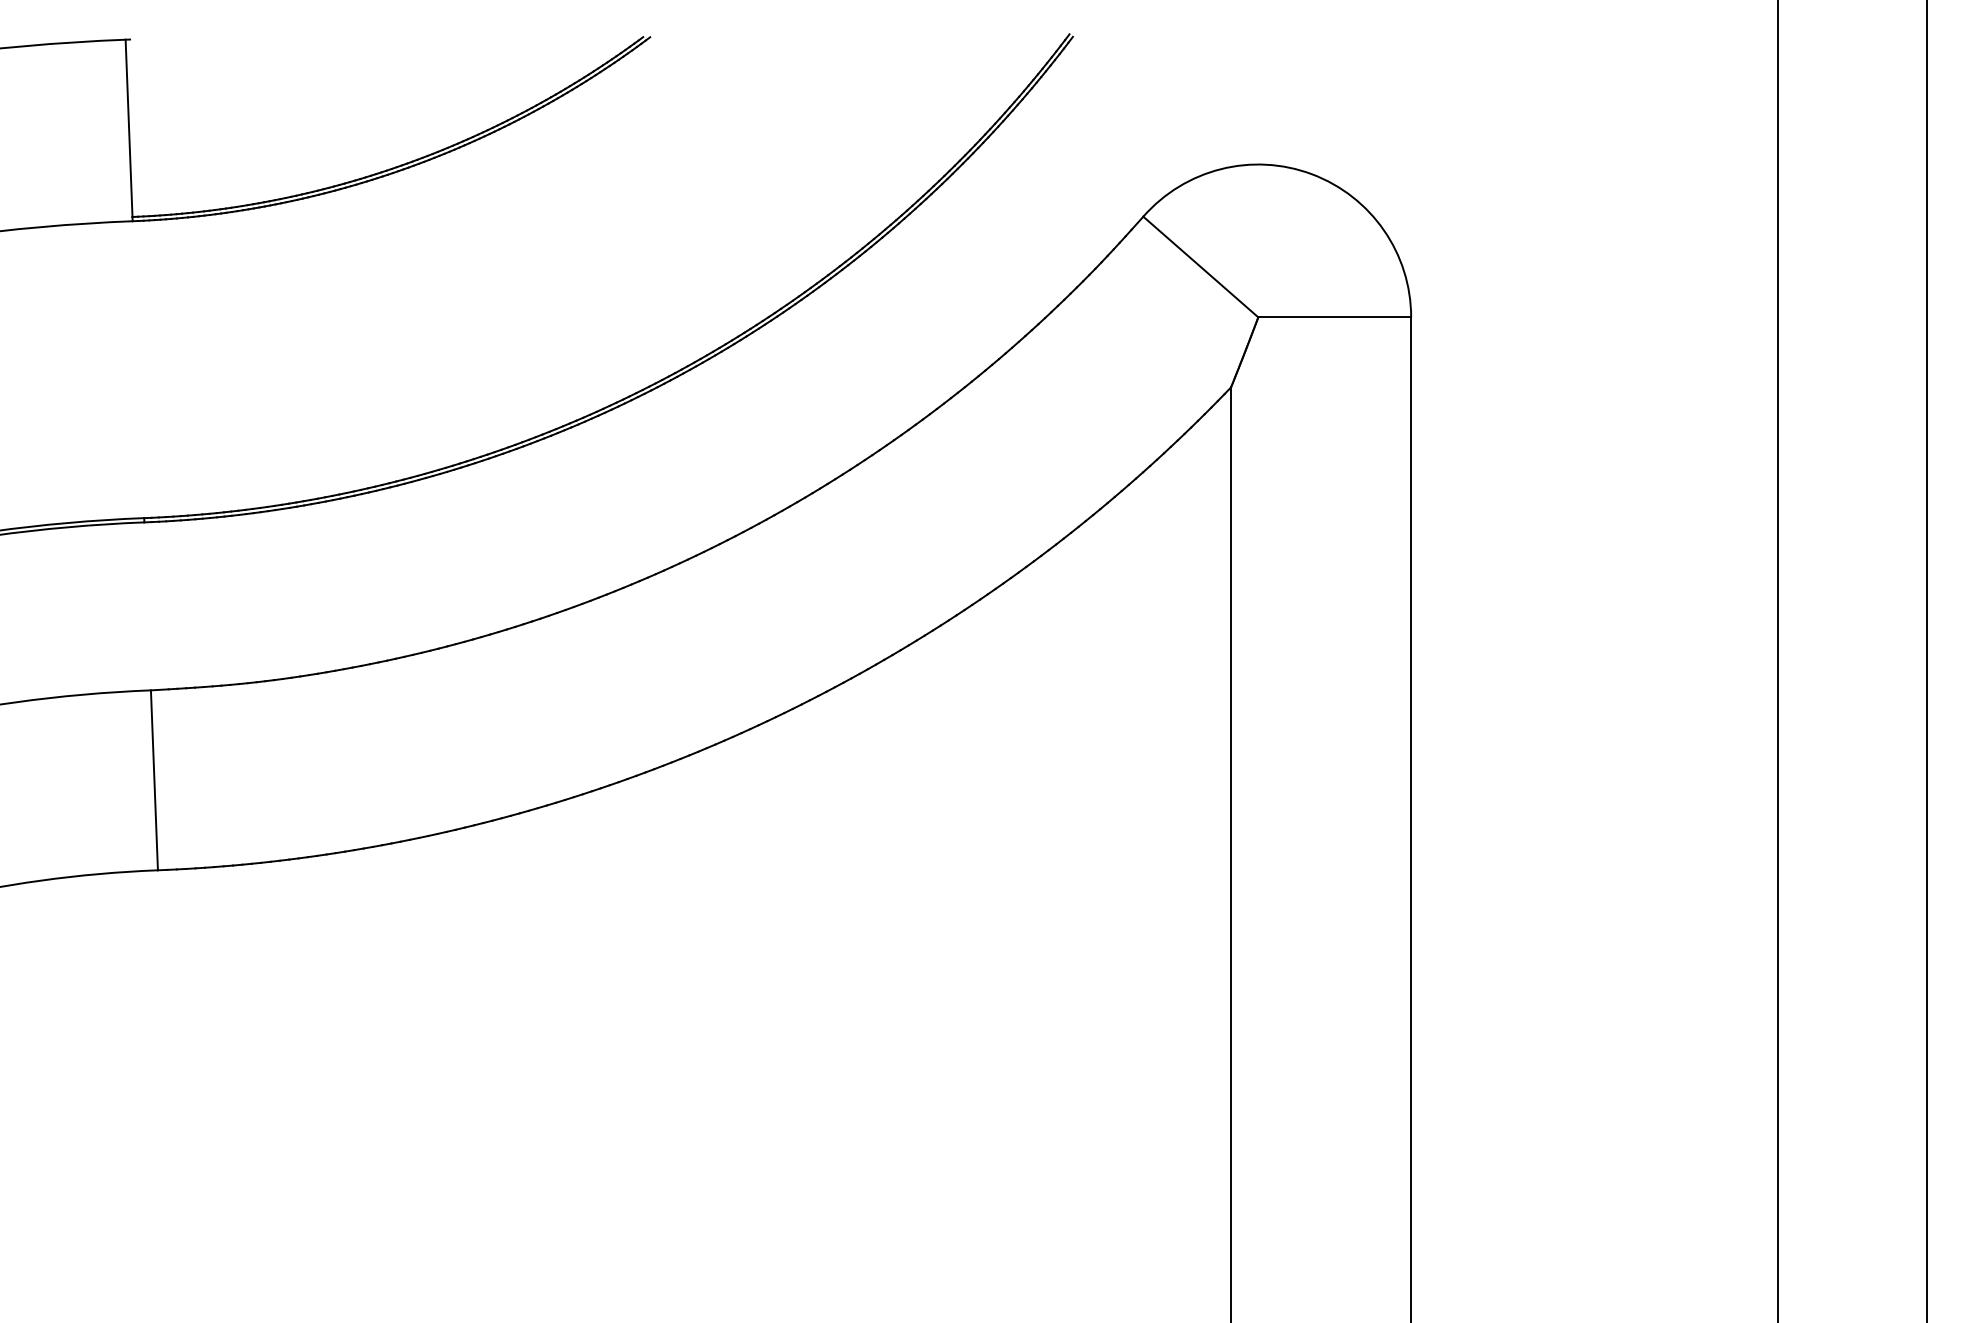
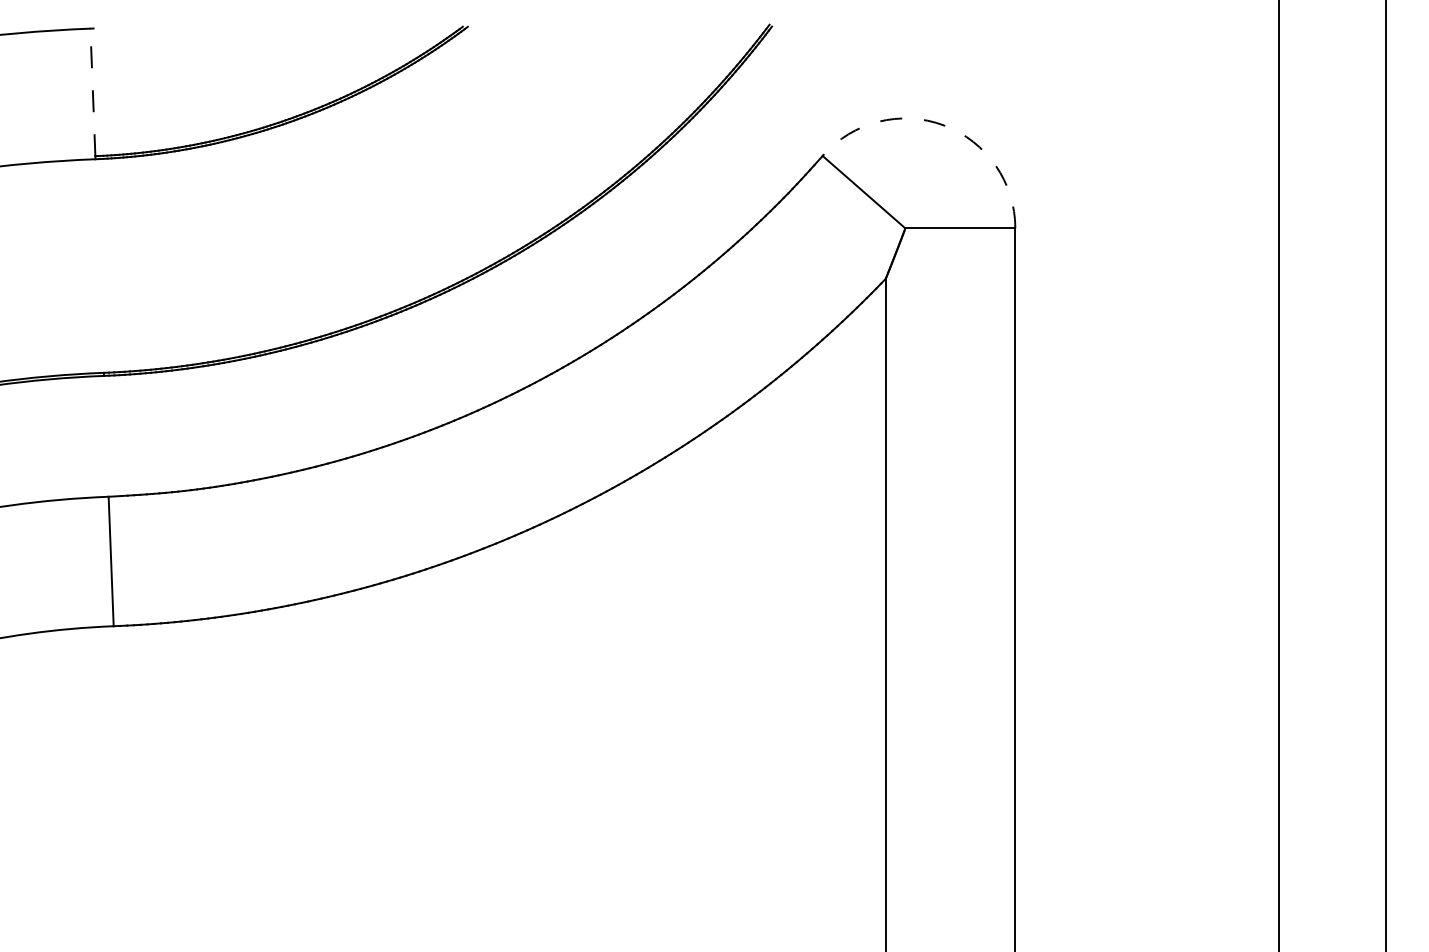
line: (128, 128) -> (92, 92), solid -> dashed
arc: (1312, 174) -> (944, 125), solid -> dashed

